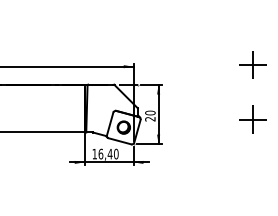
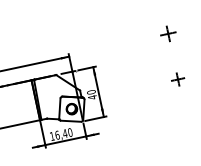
part: (252, 64) -> (167, 33), size x0.7
text: (150, 118) -> (92, 96), 20 -> 40
part: (252, 119) -> (177, 79), size x0.6

